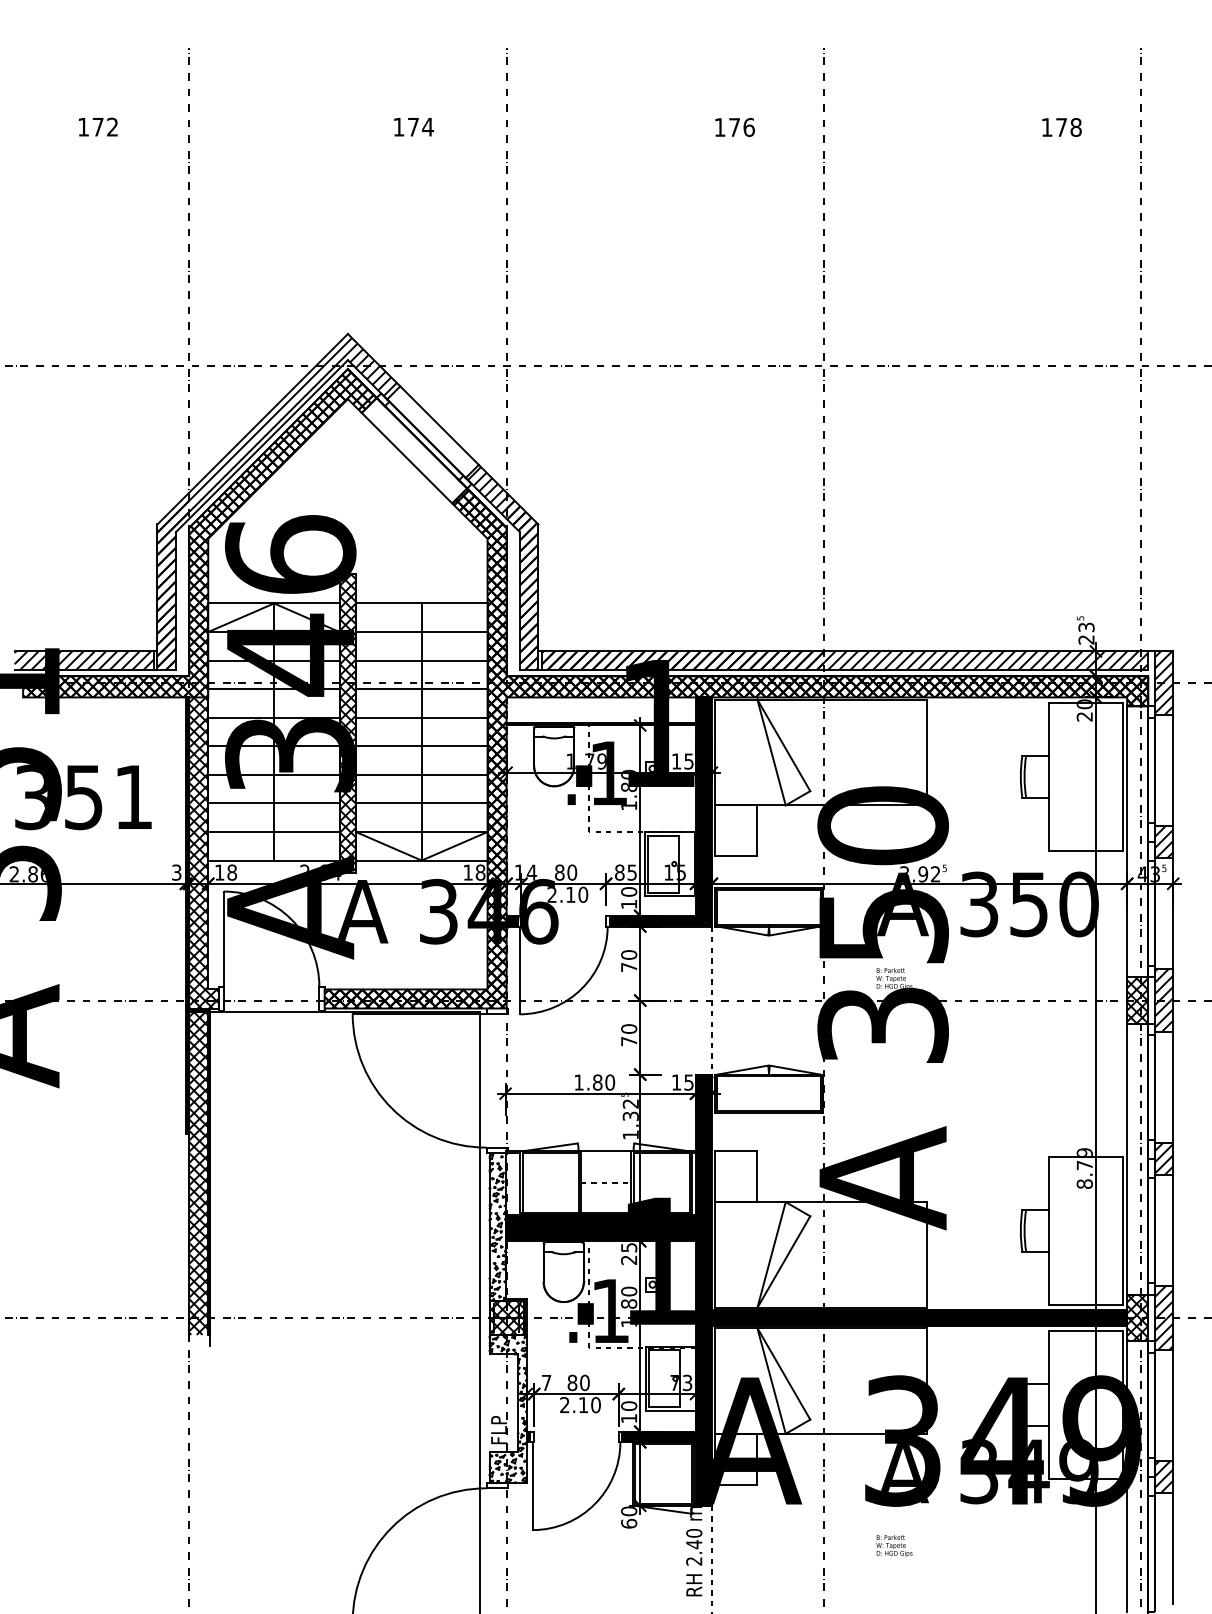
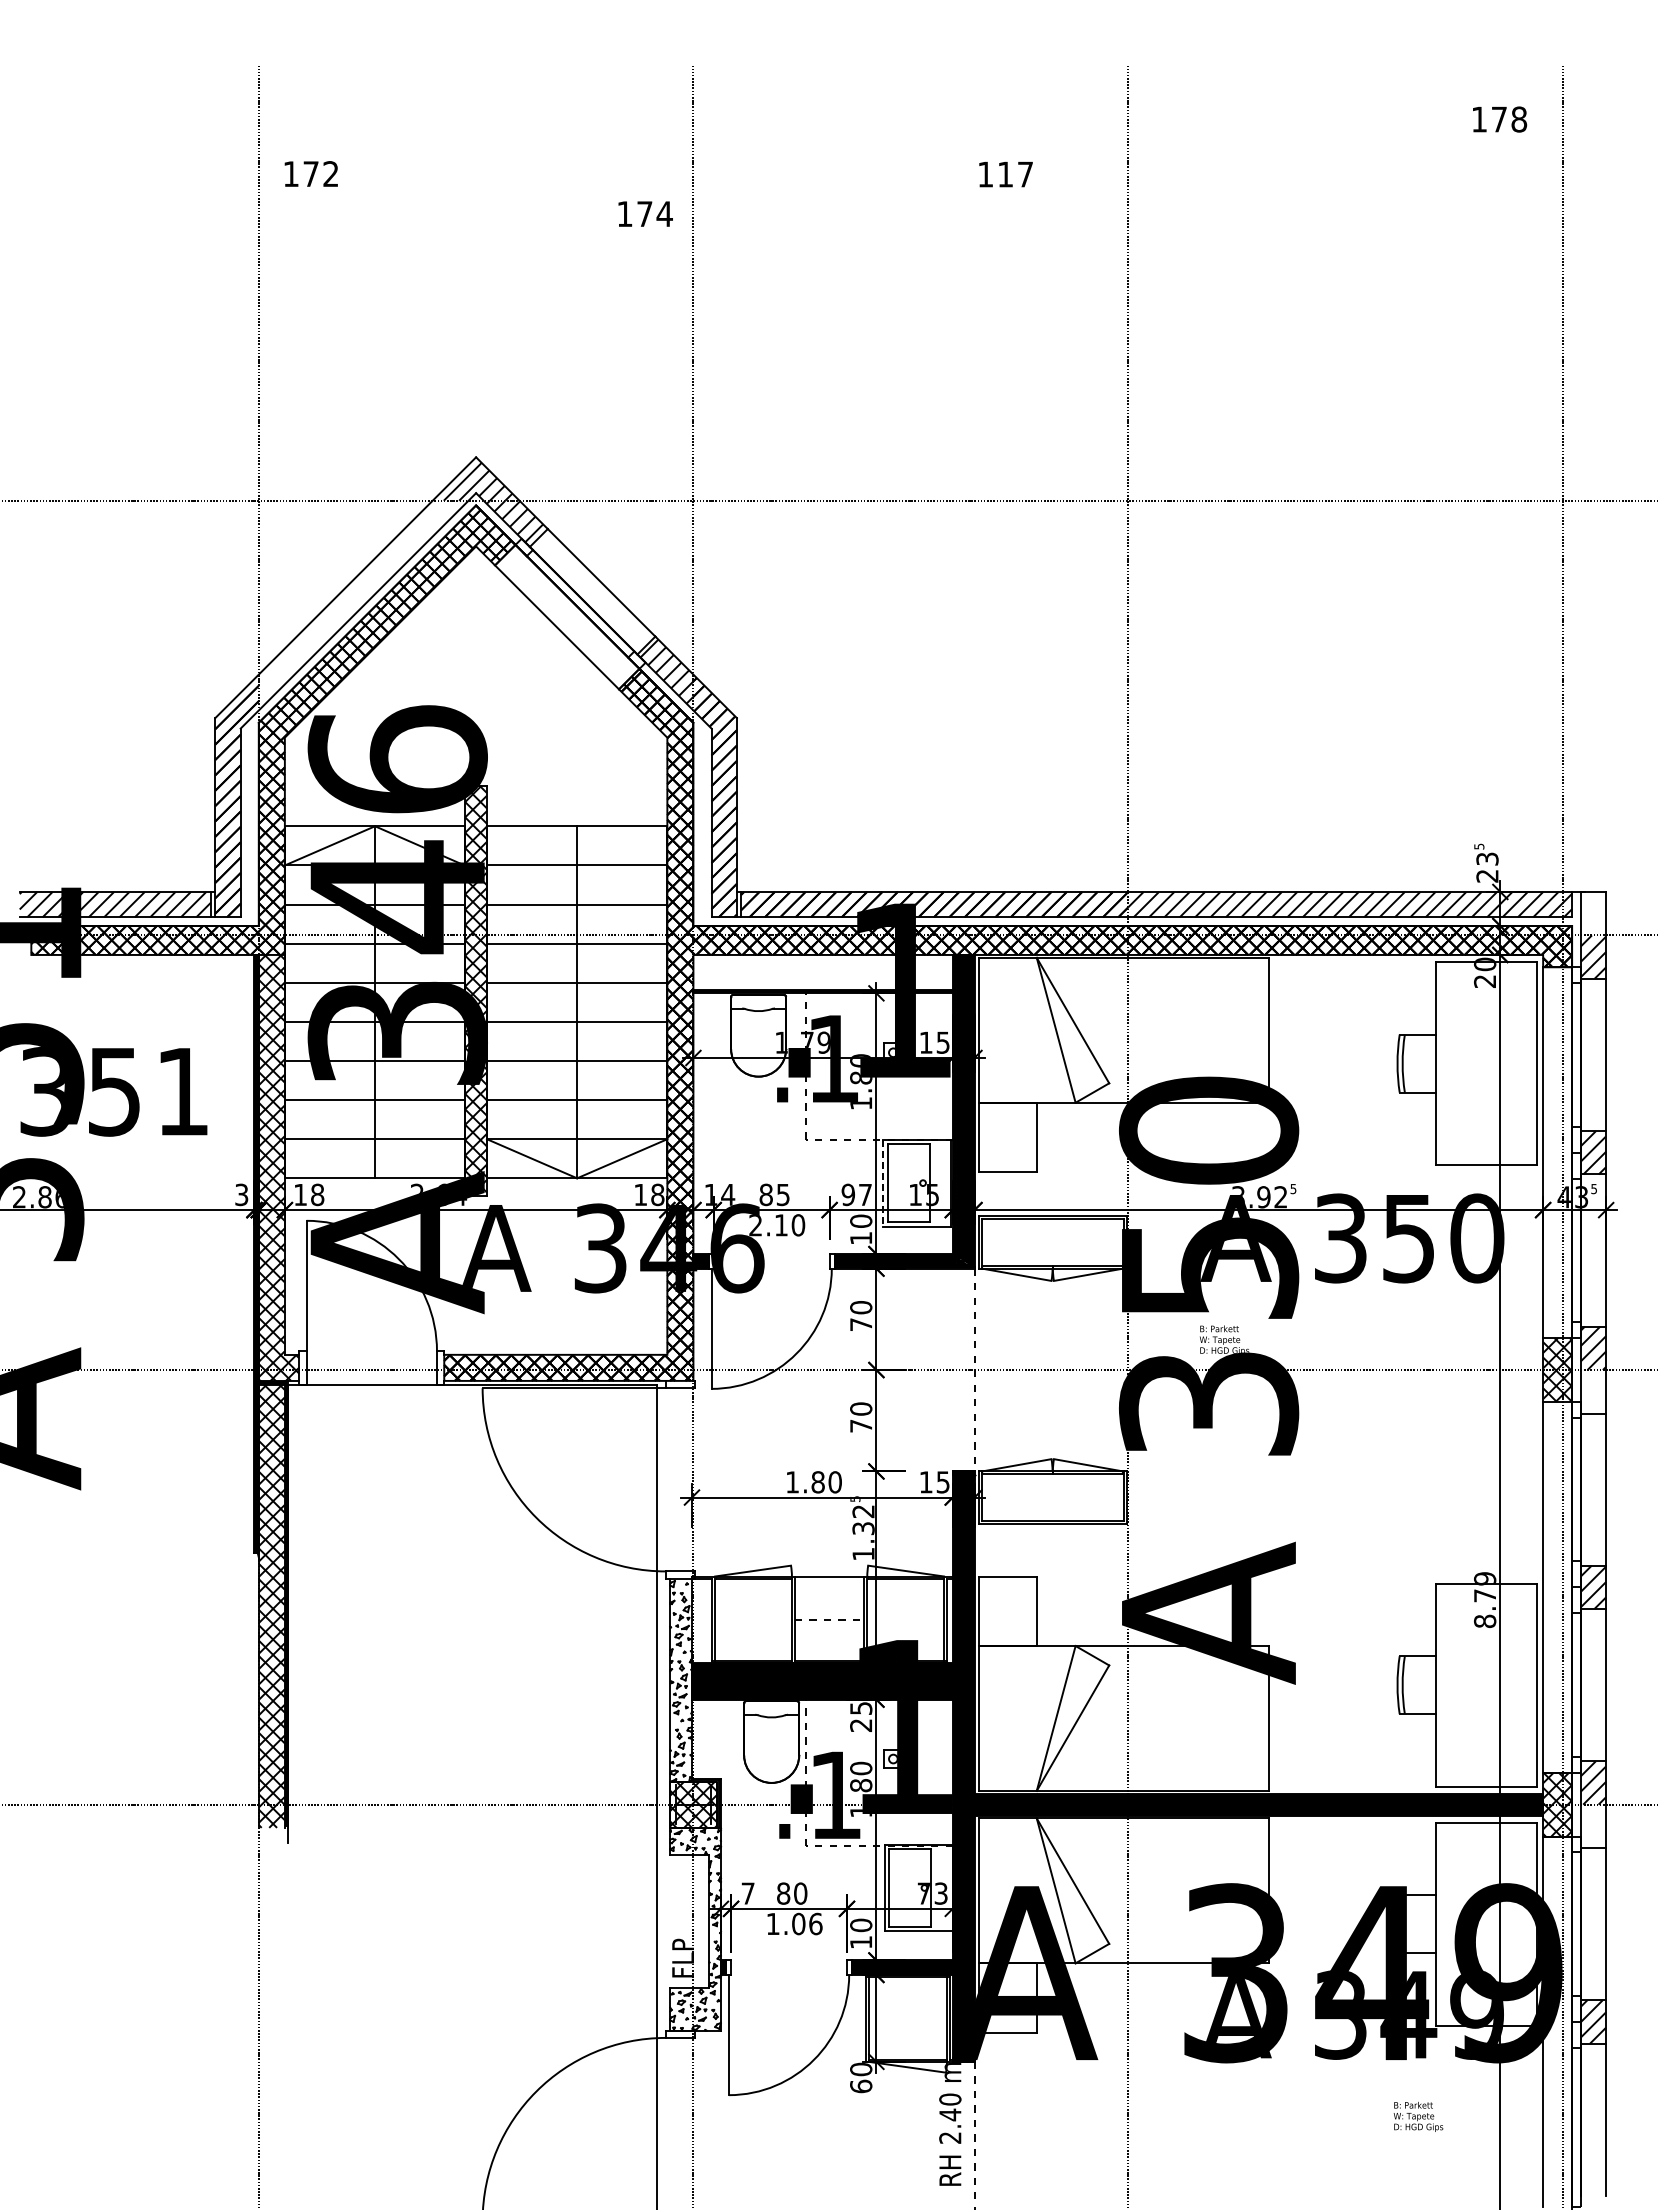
text: (97, 126) -> (310, 173), moved
text: (413, 126) -> (645, 213), moved
text: (741, 127) -> (1015, 174), 176 -> 117
text: (1062, 127) -> (1500, 119), moved
hatch: (262, 438) -> (358, 600), removed
hatch: (1163, 667) -> (1593, 913), removed
line: (645, 864) -> (883, 1183), solid -> dashed
text: (571, 872) -> (782, 1194), 80 -> 85
text: (625, 872) -> (856, 1194), 85 -> 97
hatch: (1163, 1016) -> (1593, 1391), removed
hatch: (1163, 1333) -> (1593, 1826), removed
text: (580, 1404) -> (794, 1923), 2.10 -> 1.06
text: (894, 1545) -> (1418, 2116), moved

